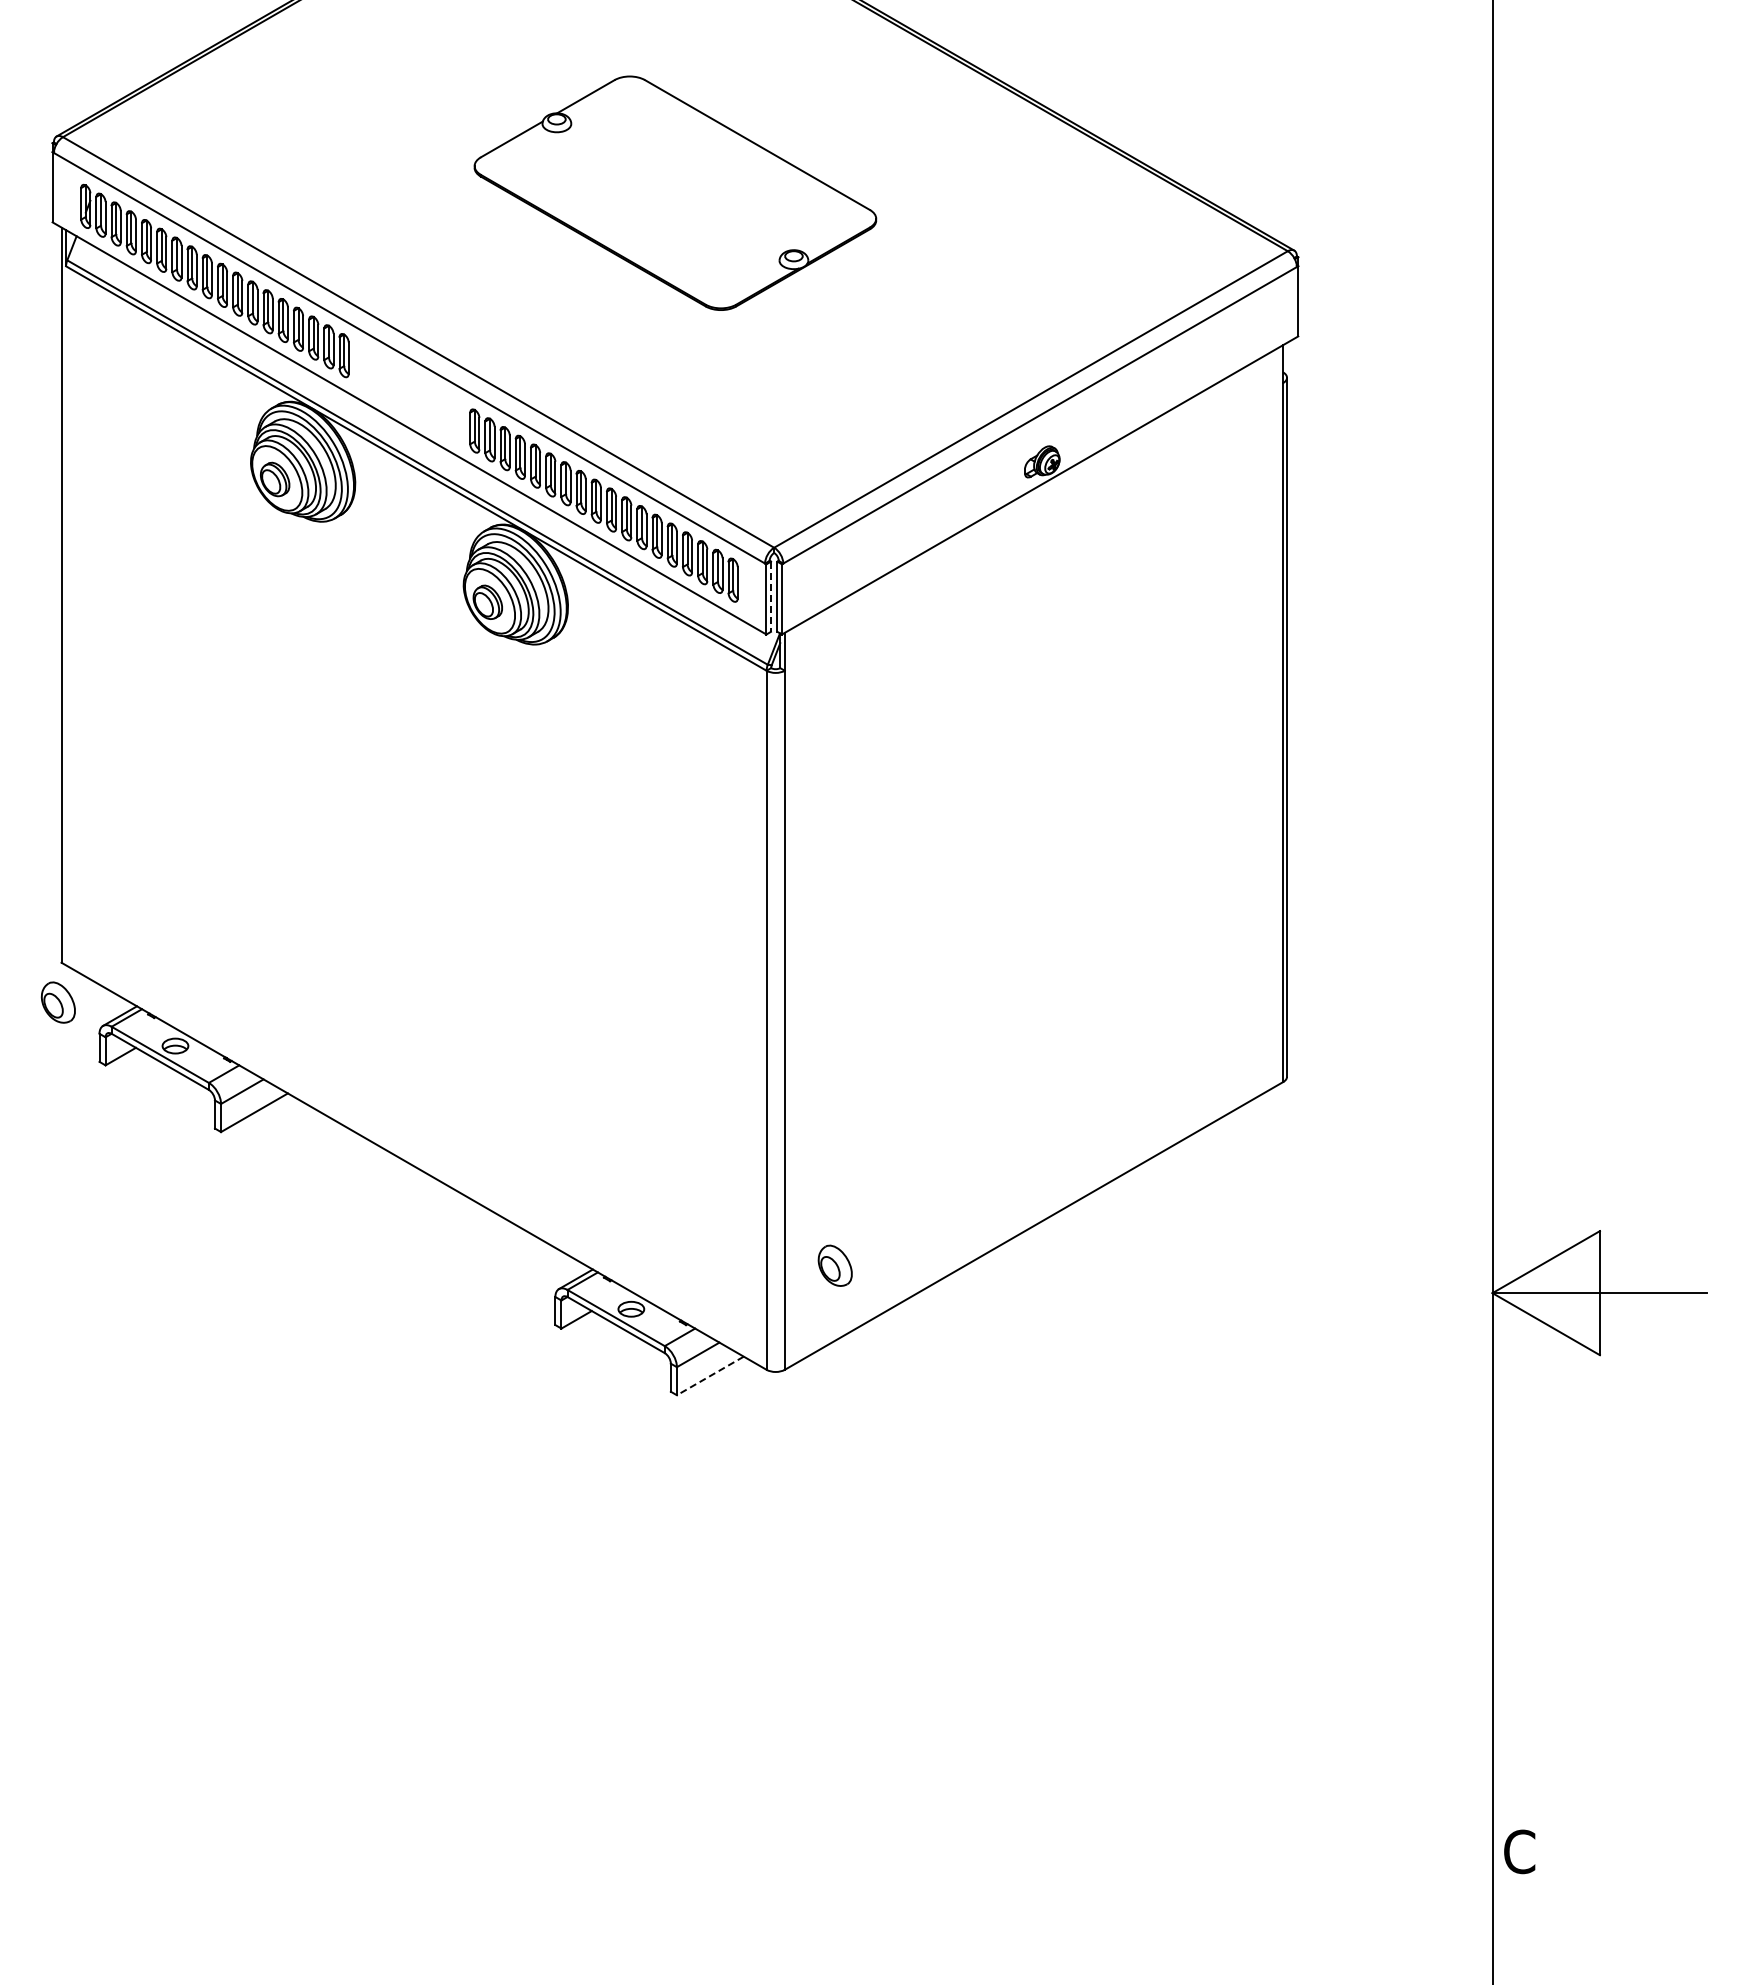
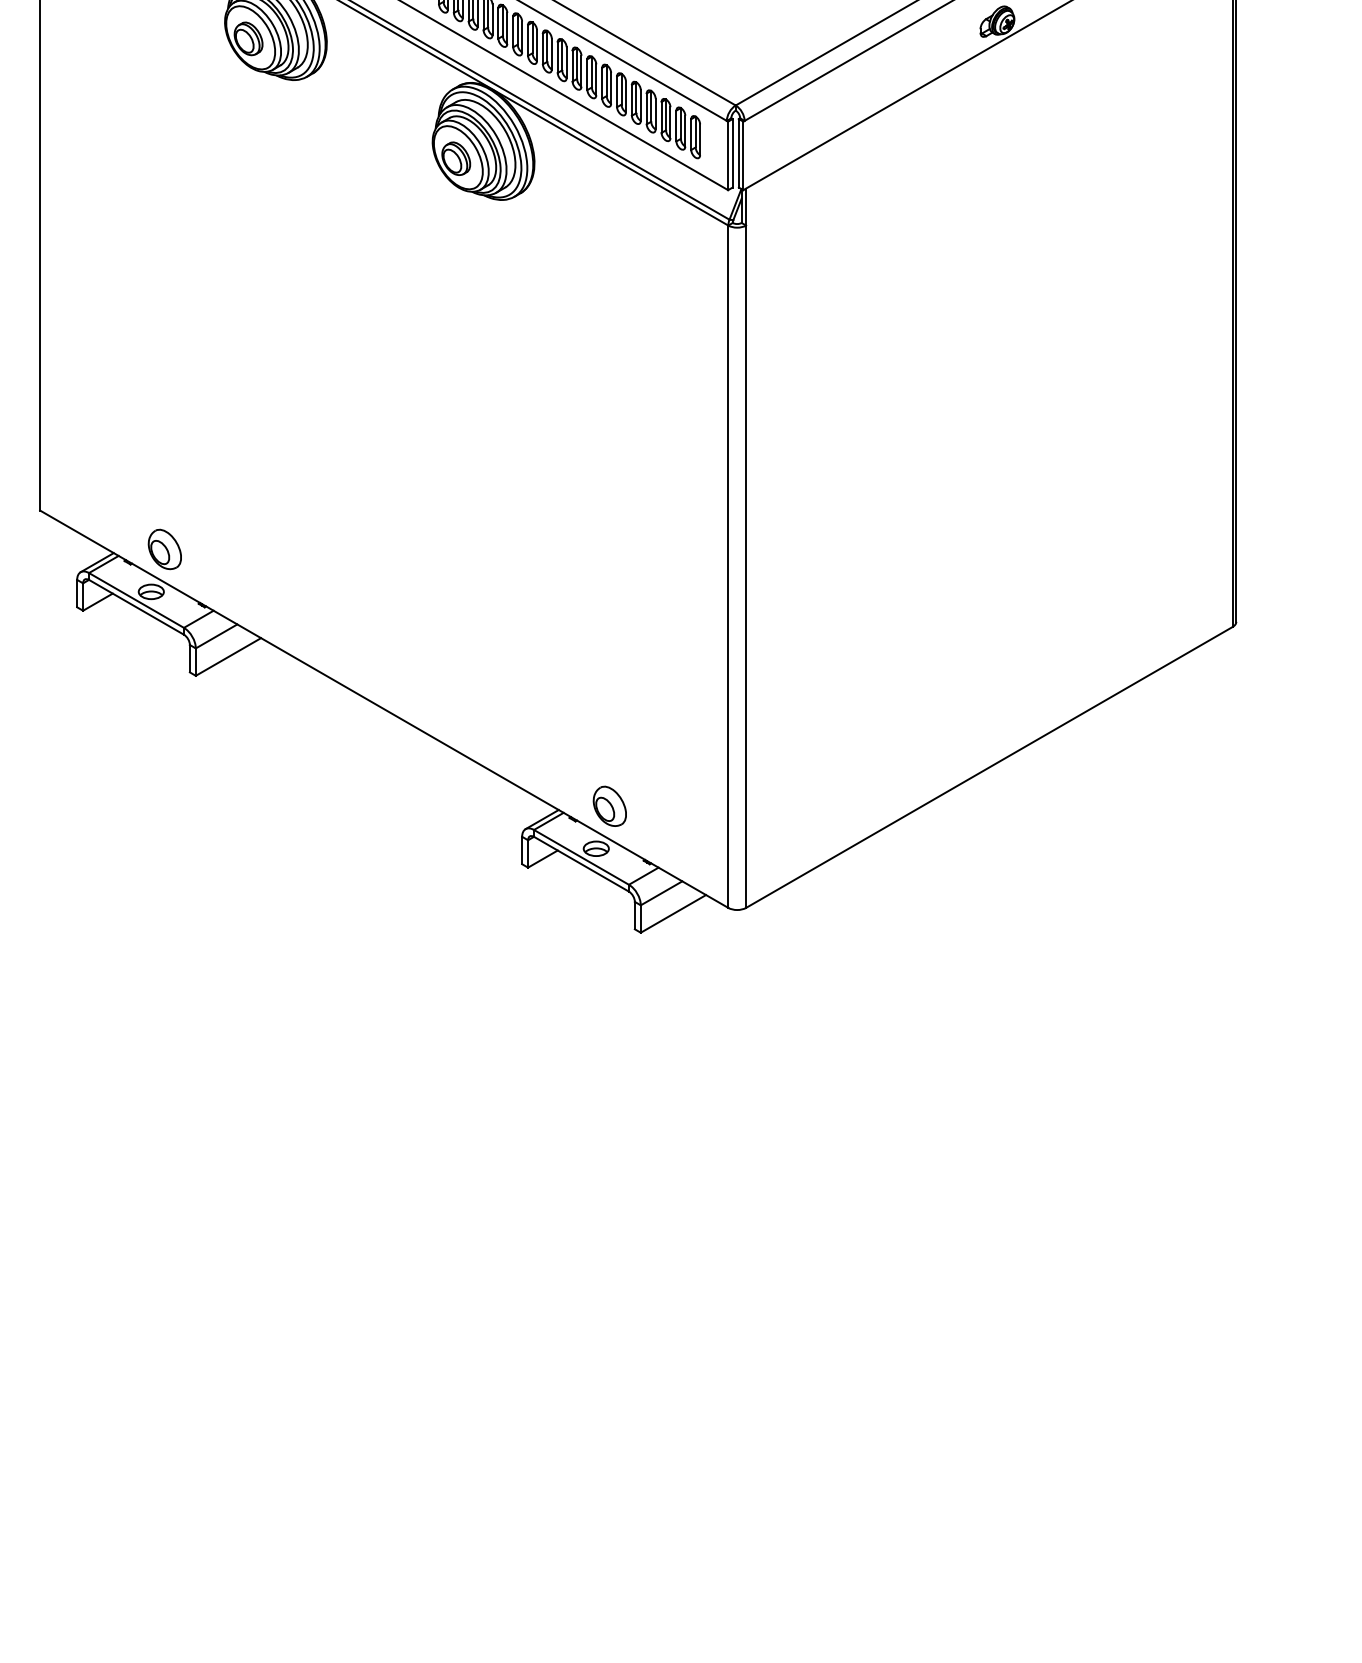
line: (770, 597) -> (732, 154), dashed -> solid
part: (57, 1002) -> (164, 549), moved
part: (834, 1265) -> (609, 806), moved
line: (710, 1375) -> (673, 913), dashed -> solid

